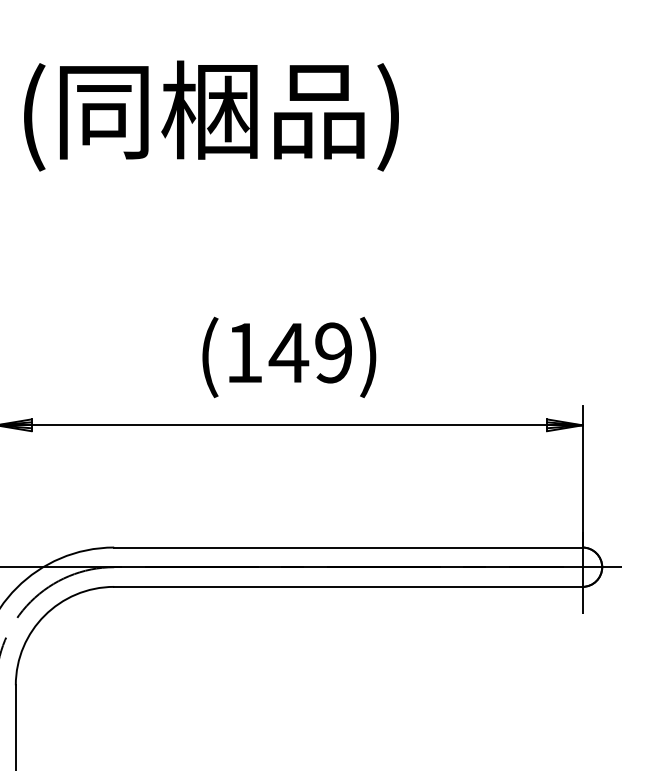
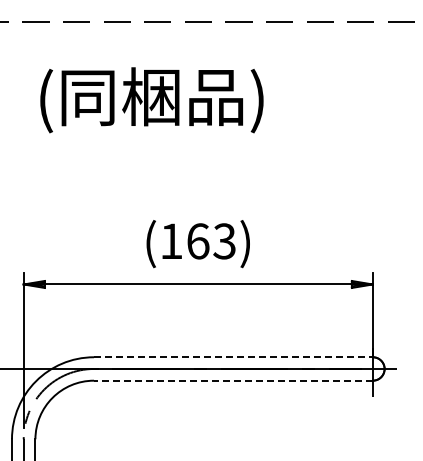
text: (309, 353) -> (210, 241), (149) -> (163)
line: (348, 547) -> (233, 357), solid -> dashed
line: (346, 586) -> (232, 380), solid -> dashed

